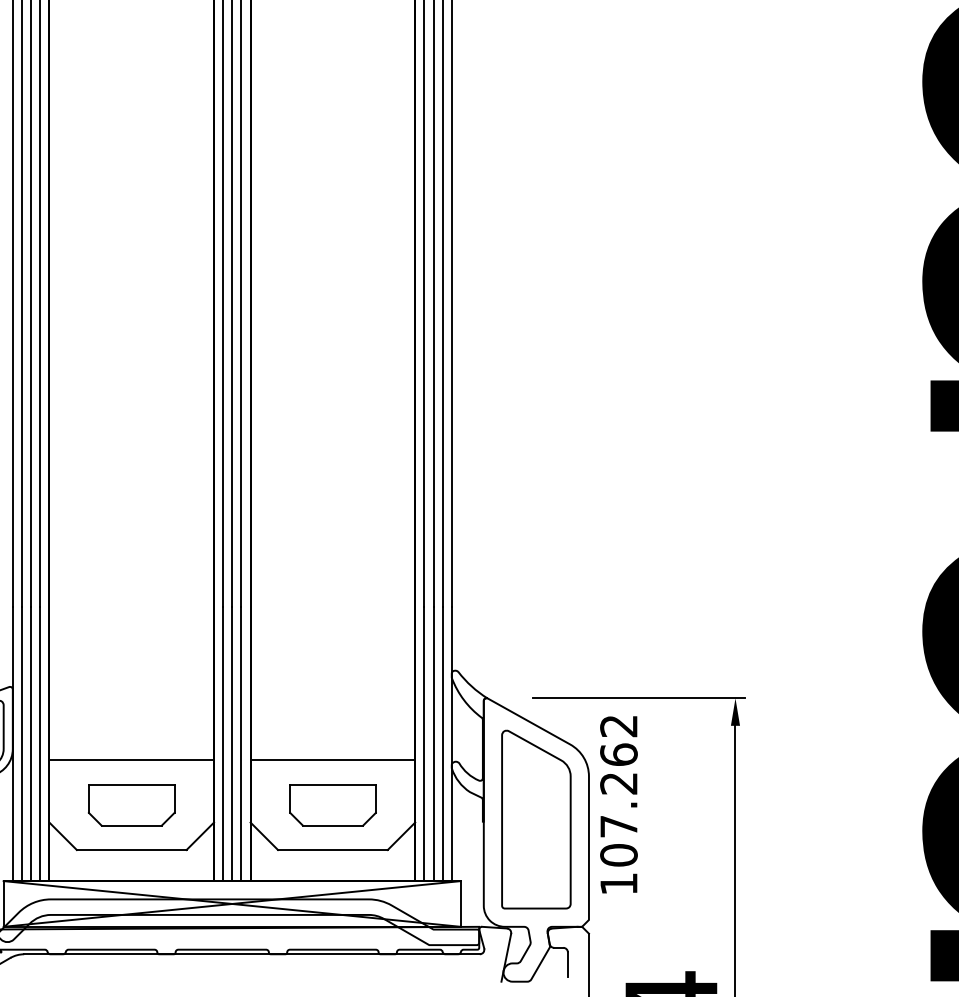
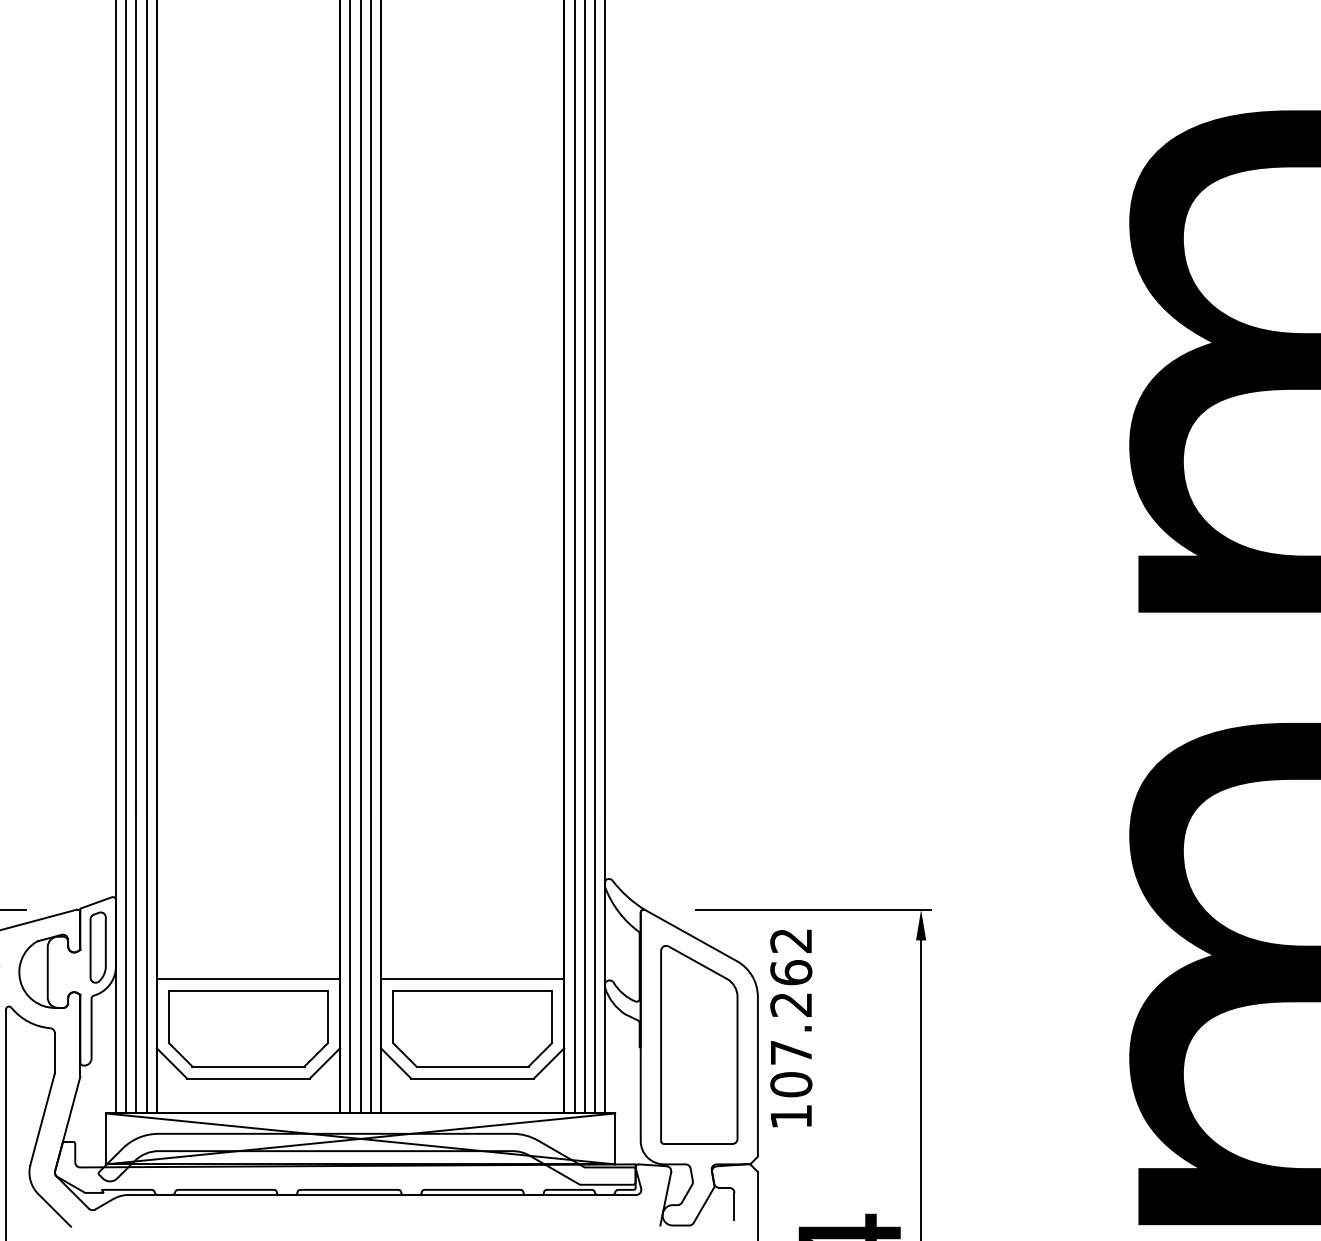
part: (131, 804) -> (248, 1028), size x1.67
part: (332, 804) -> (472, 1028), size x1.67

